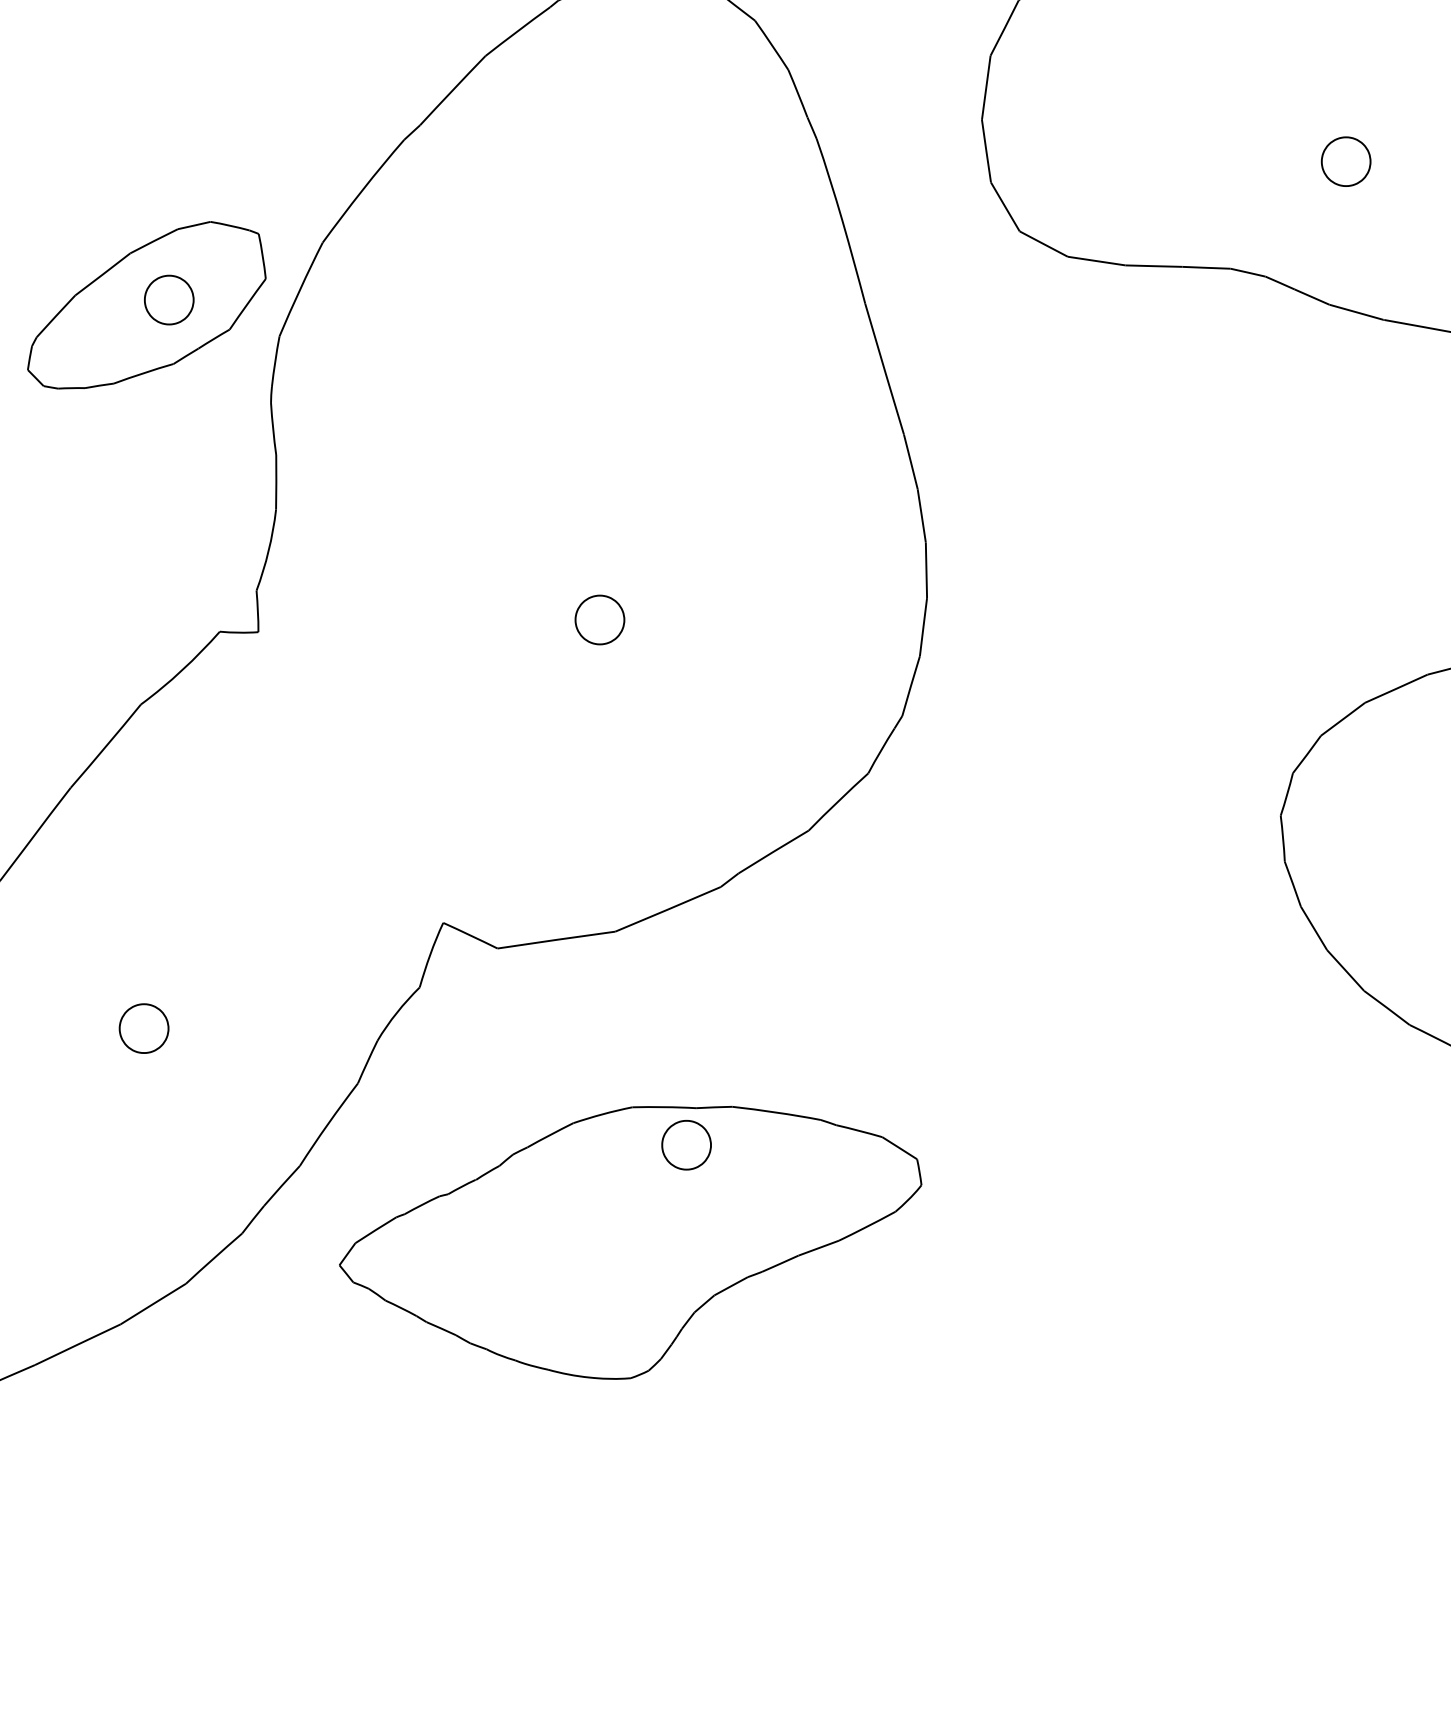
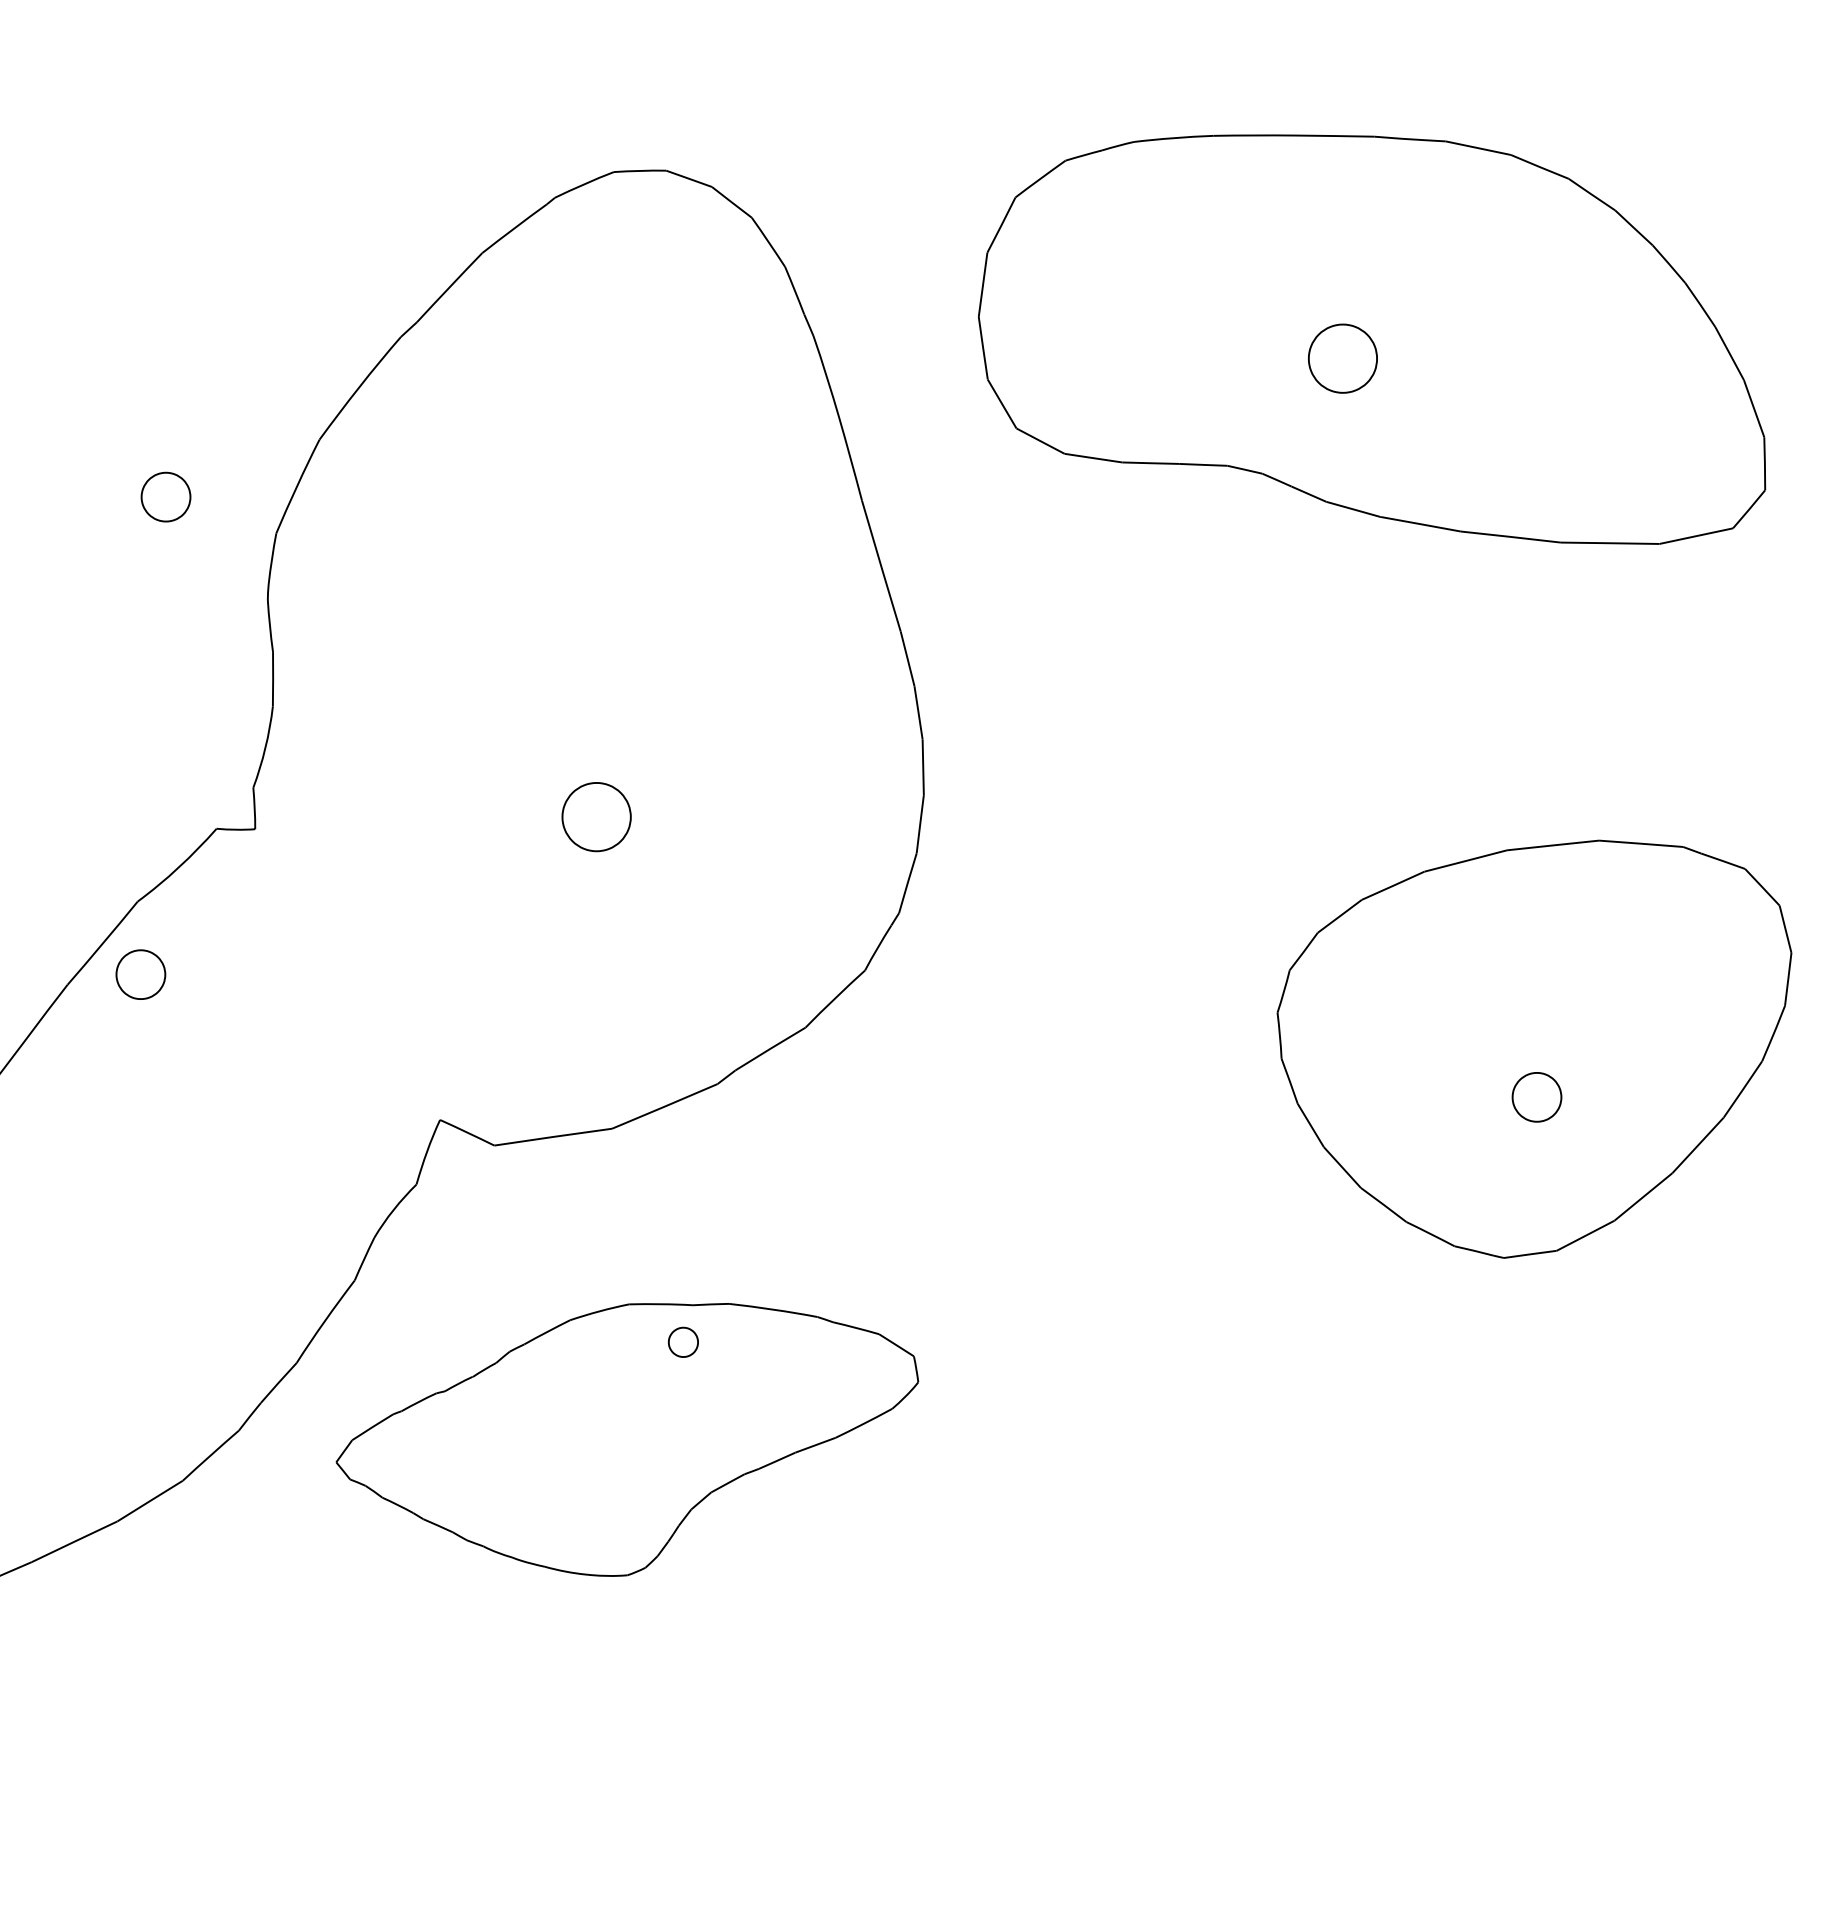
part: (1345, 161) -> (1342, 358), size x1.4
part: (146, 305) -> (143, 502), removed
part: (599, 619) -> (596, 816), size x1.4
part: (143, 1028) -> (140, 974), moved
part: (686, 1145) -> (683, 1342), size x0.6

